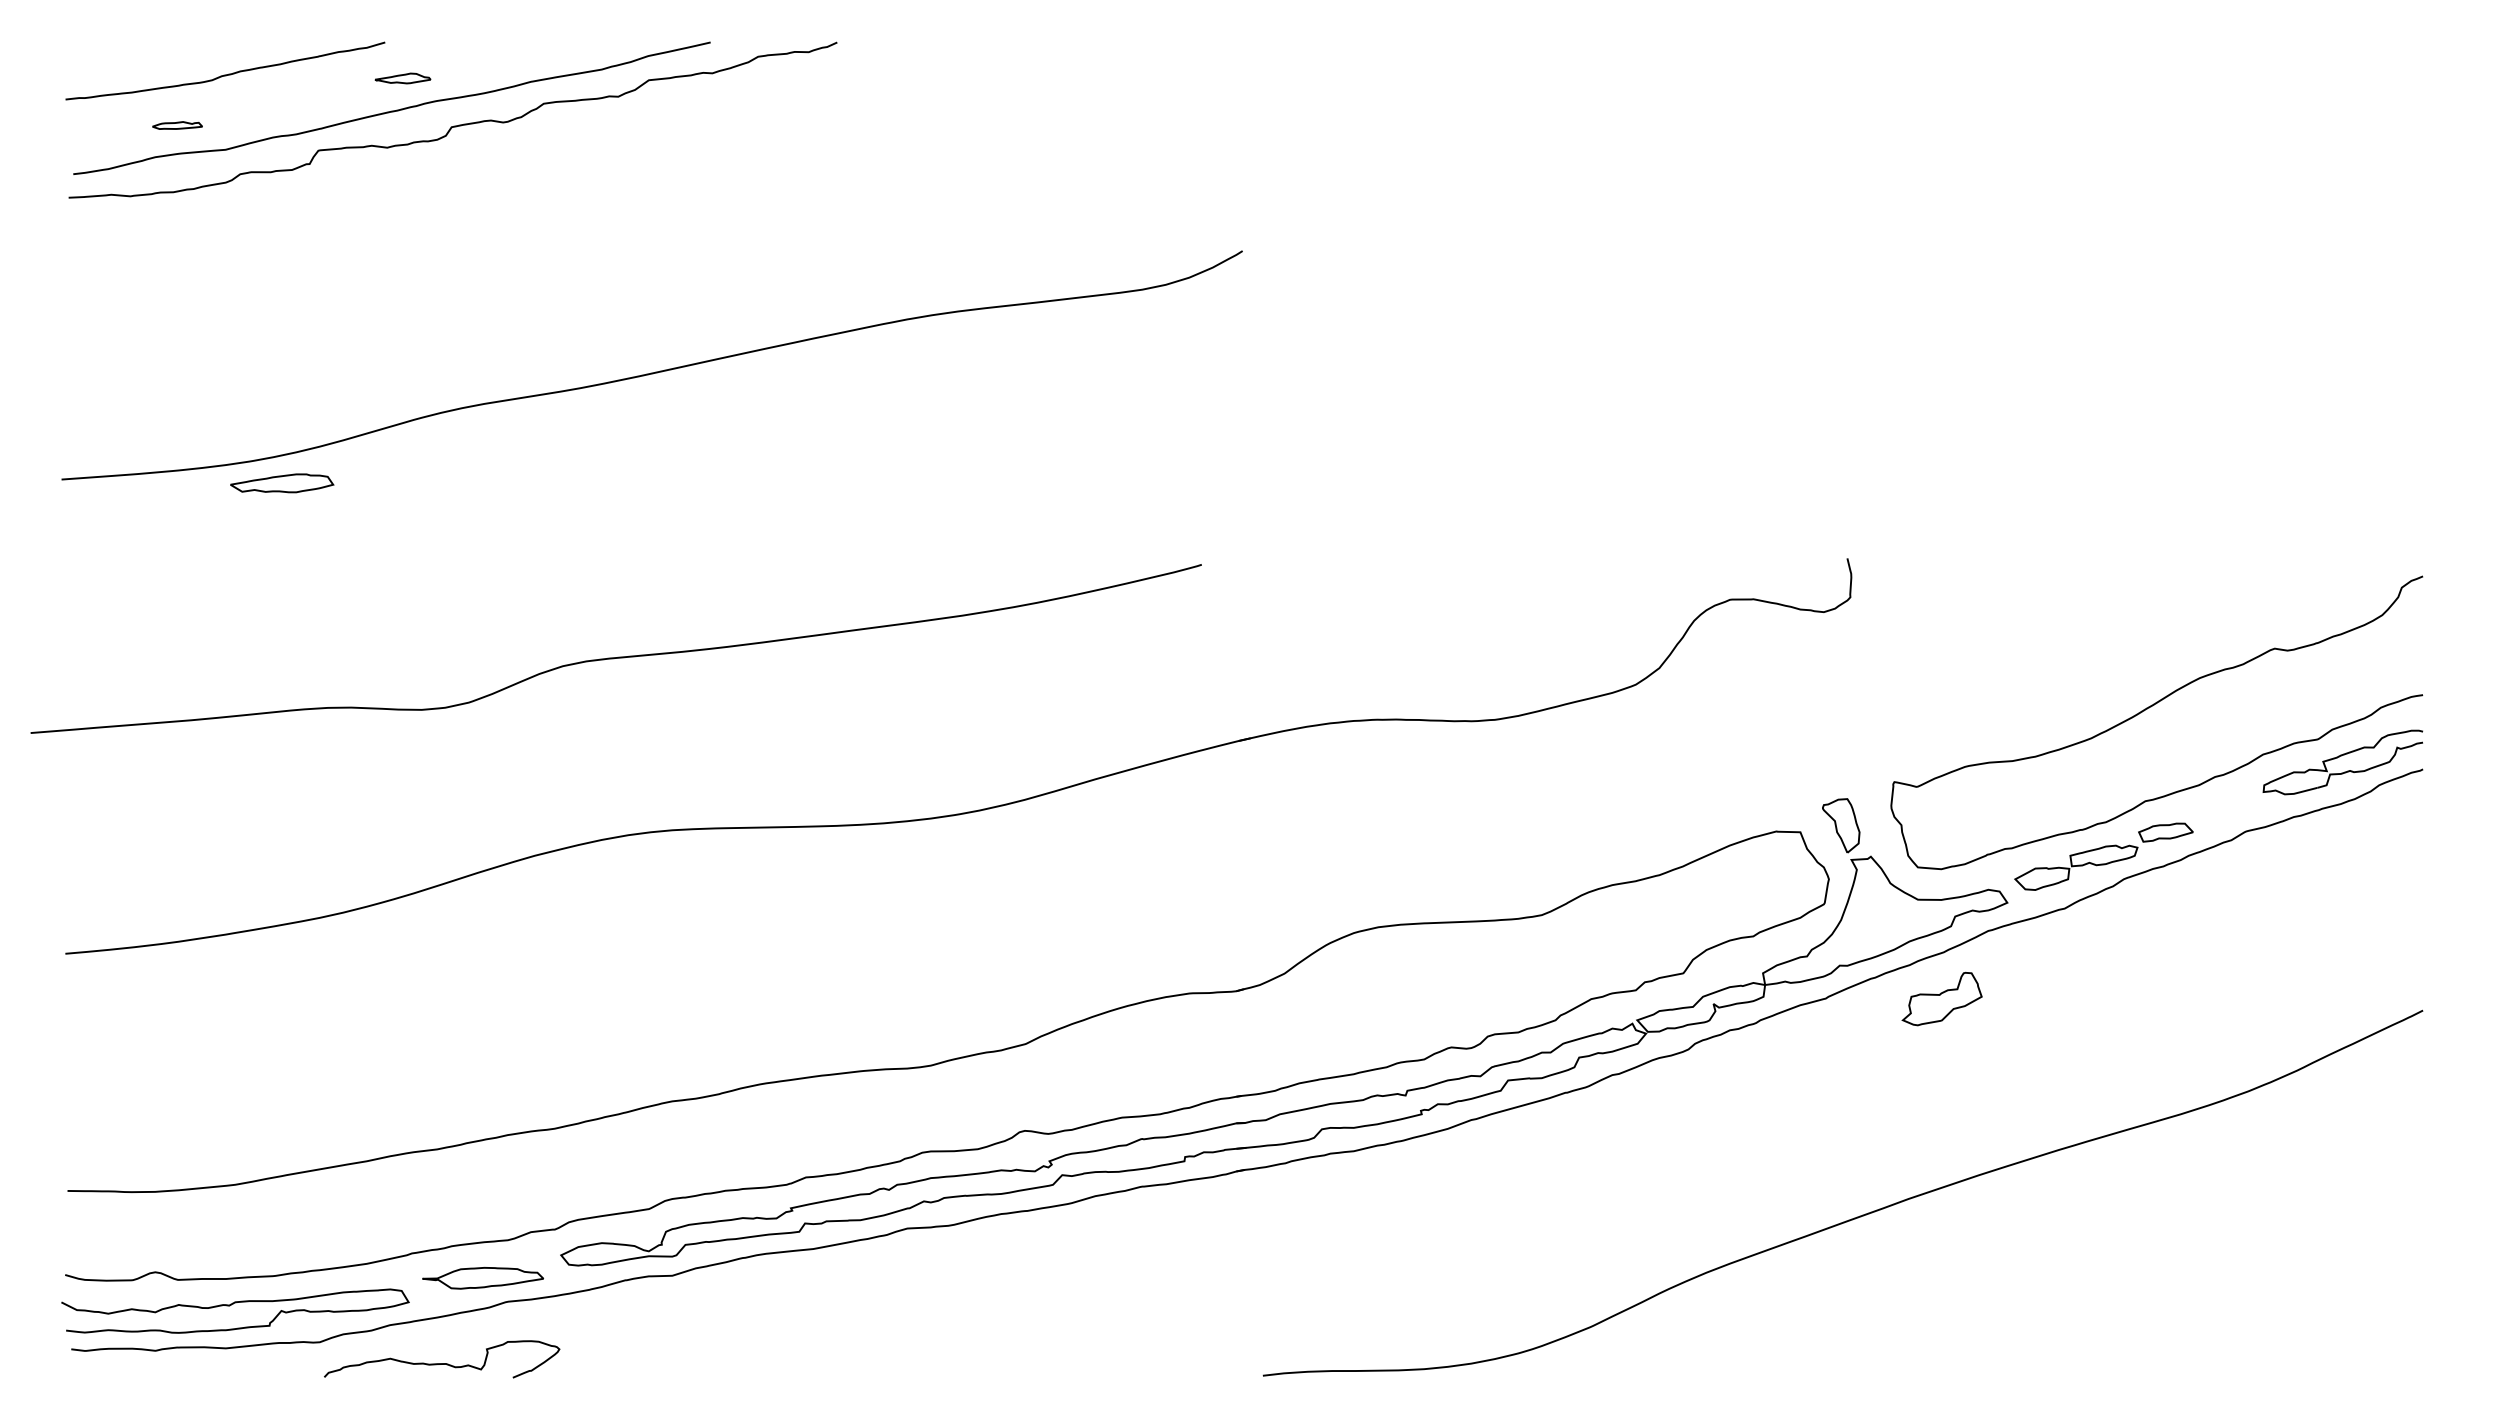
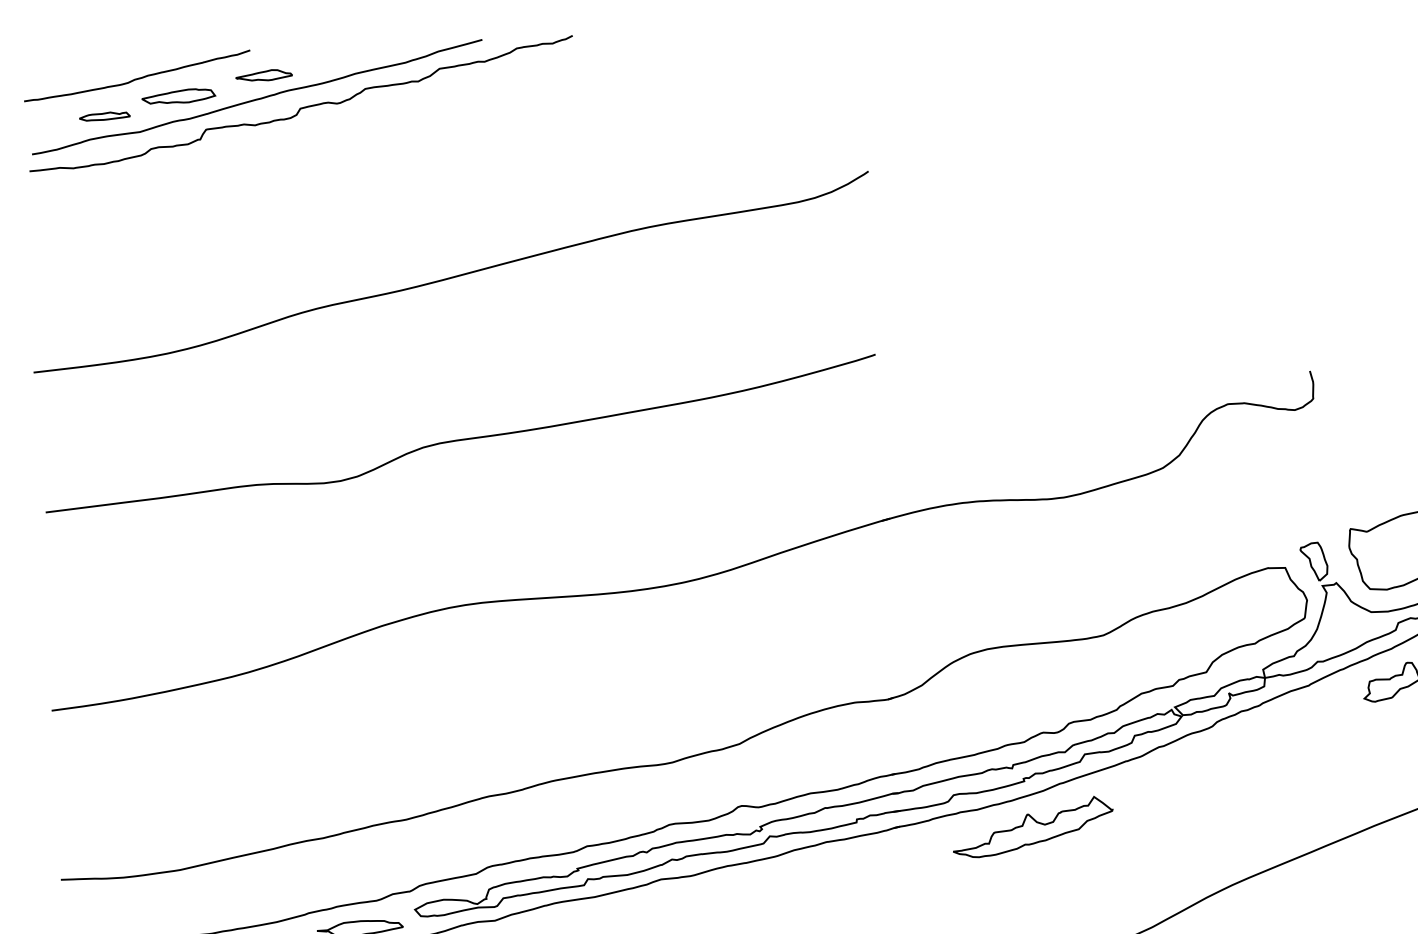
part: (402, 78) -> (263, 75), size x1.43
part: (177, 125) -> (104, 116), size x1.43
part: (282, 483) -> (178, 96), moved
curve: (618, 656) -> (462, 438), moved
part: (1430, 1178) -> (1032, 826), added

